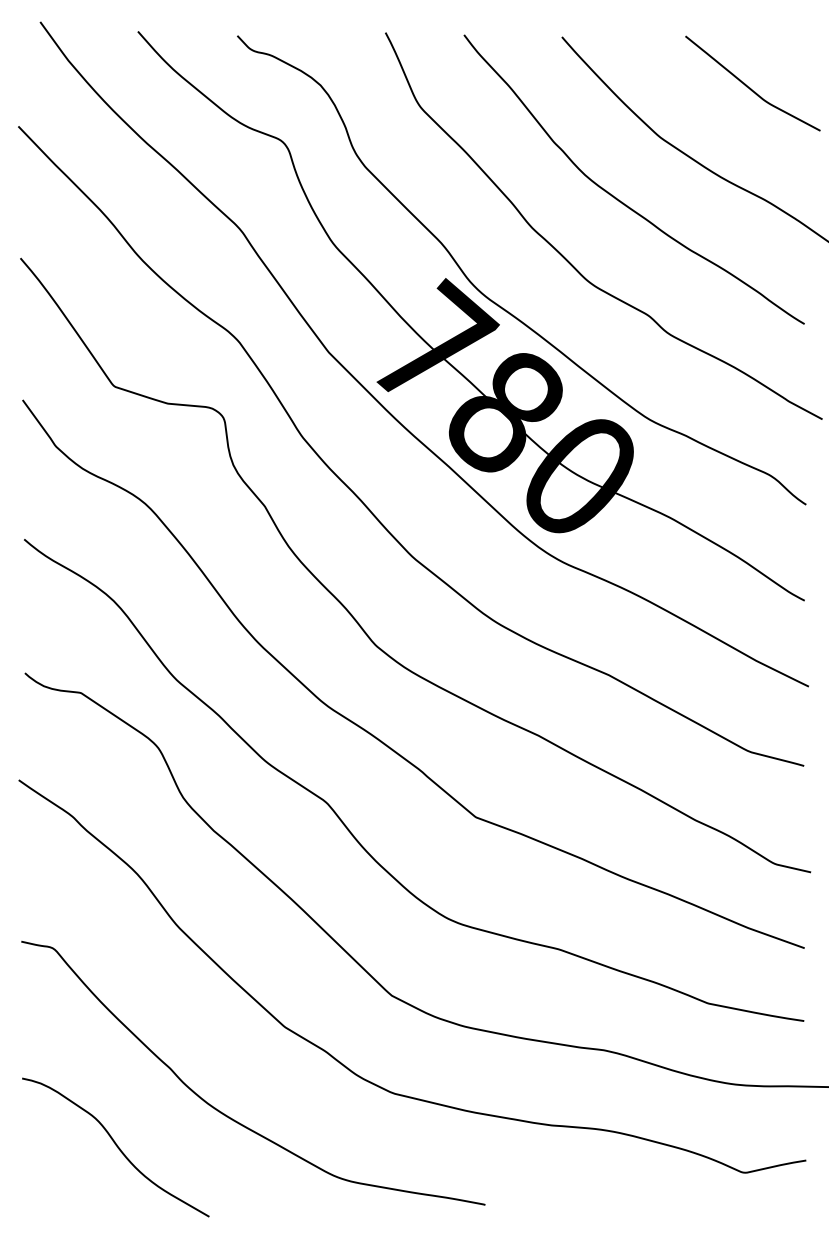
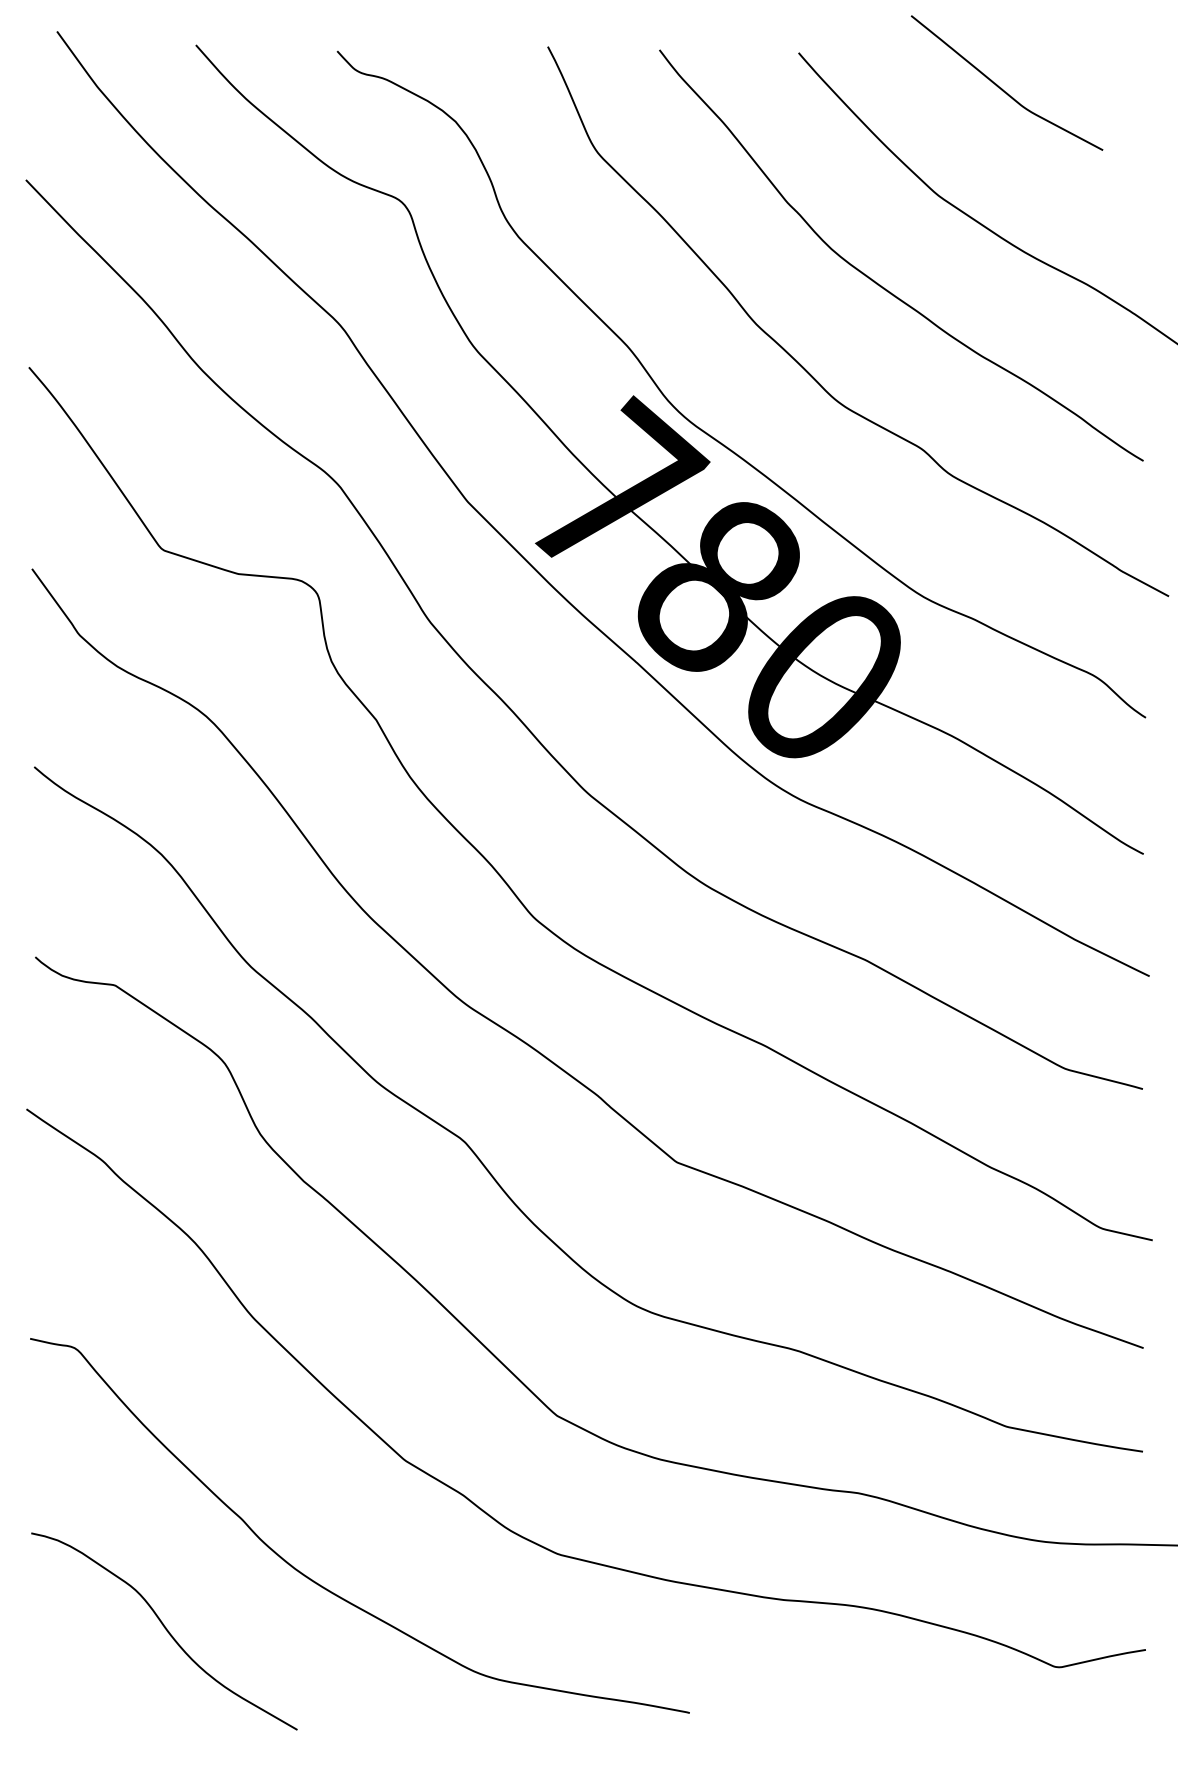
curve: (749, 86) -> (1001, 87), moved

